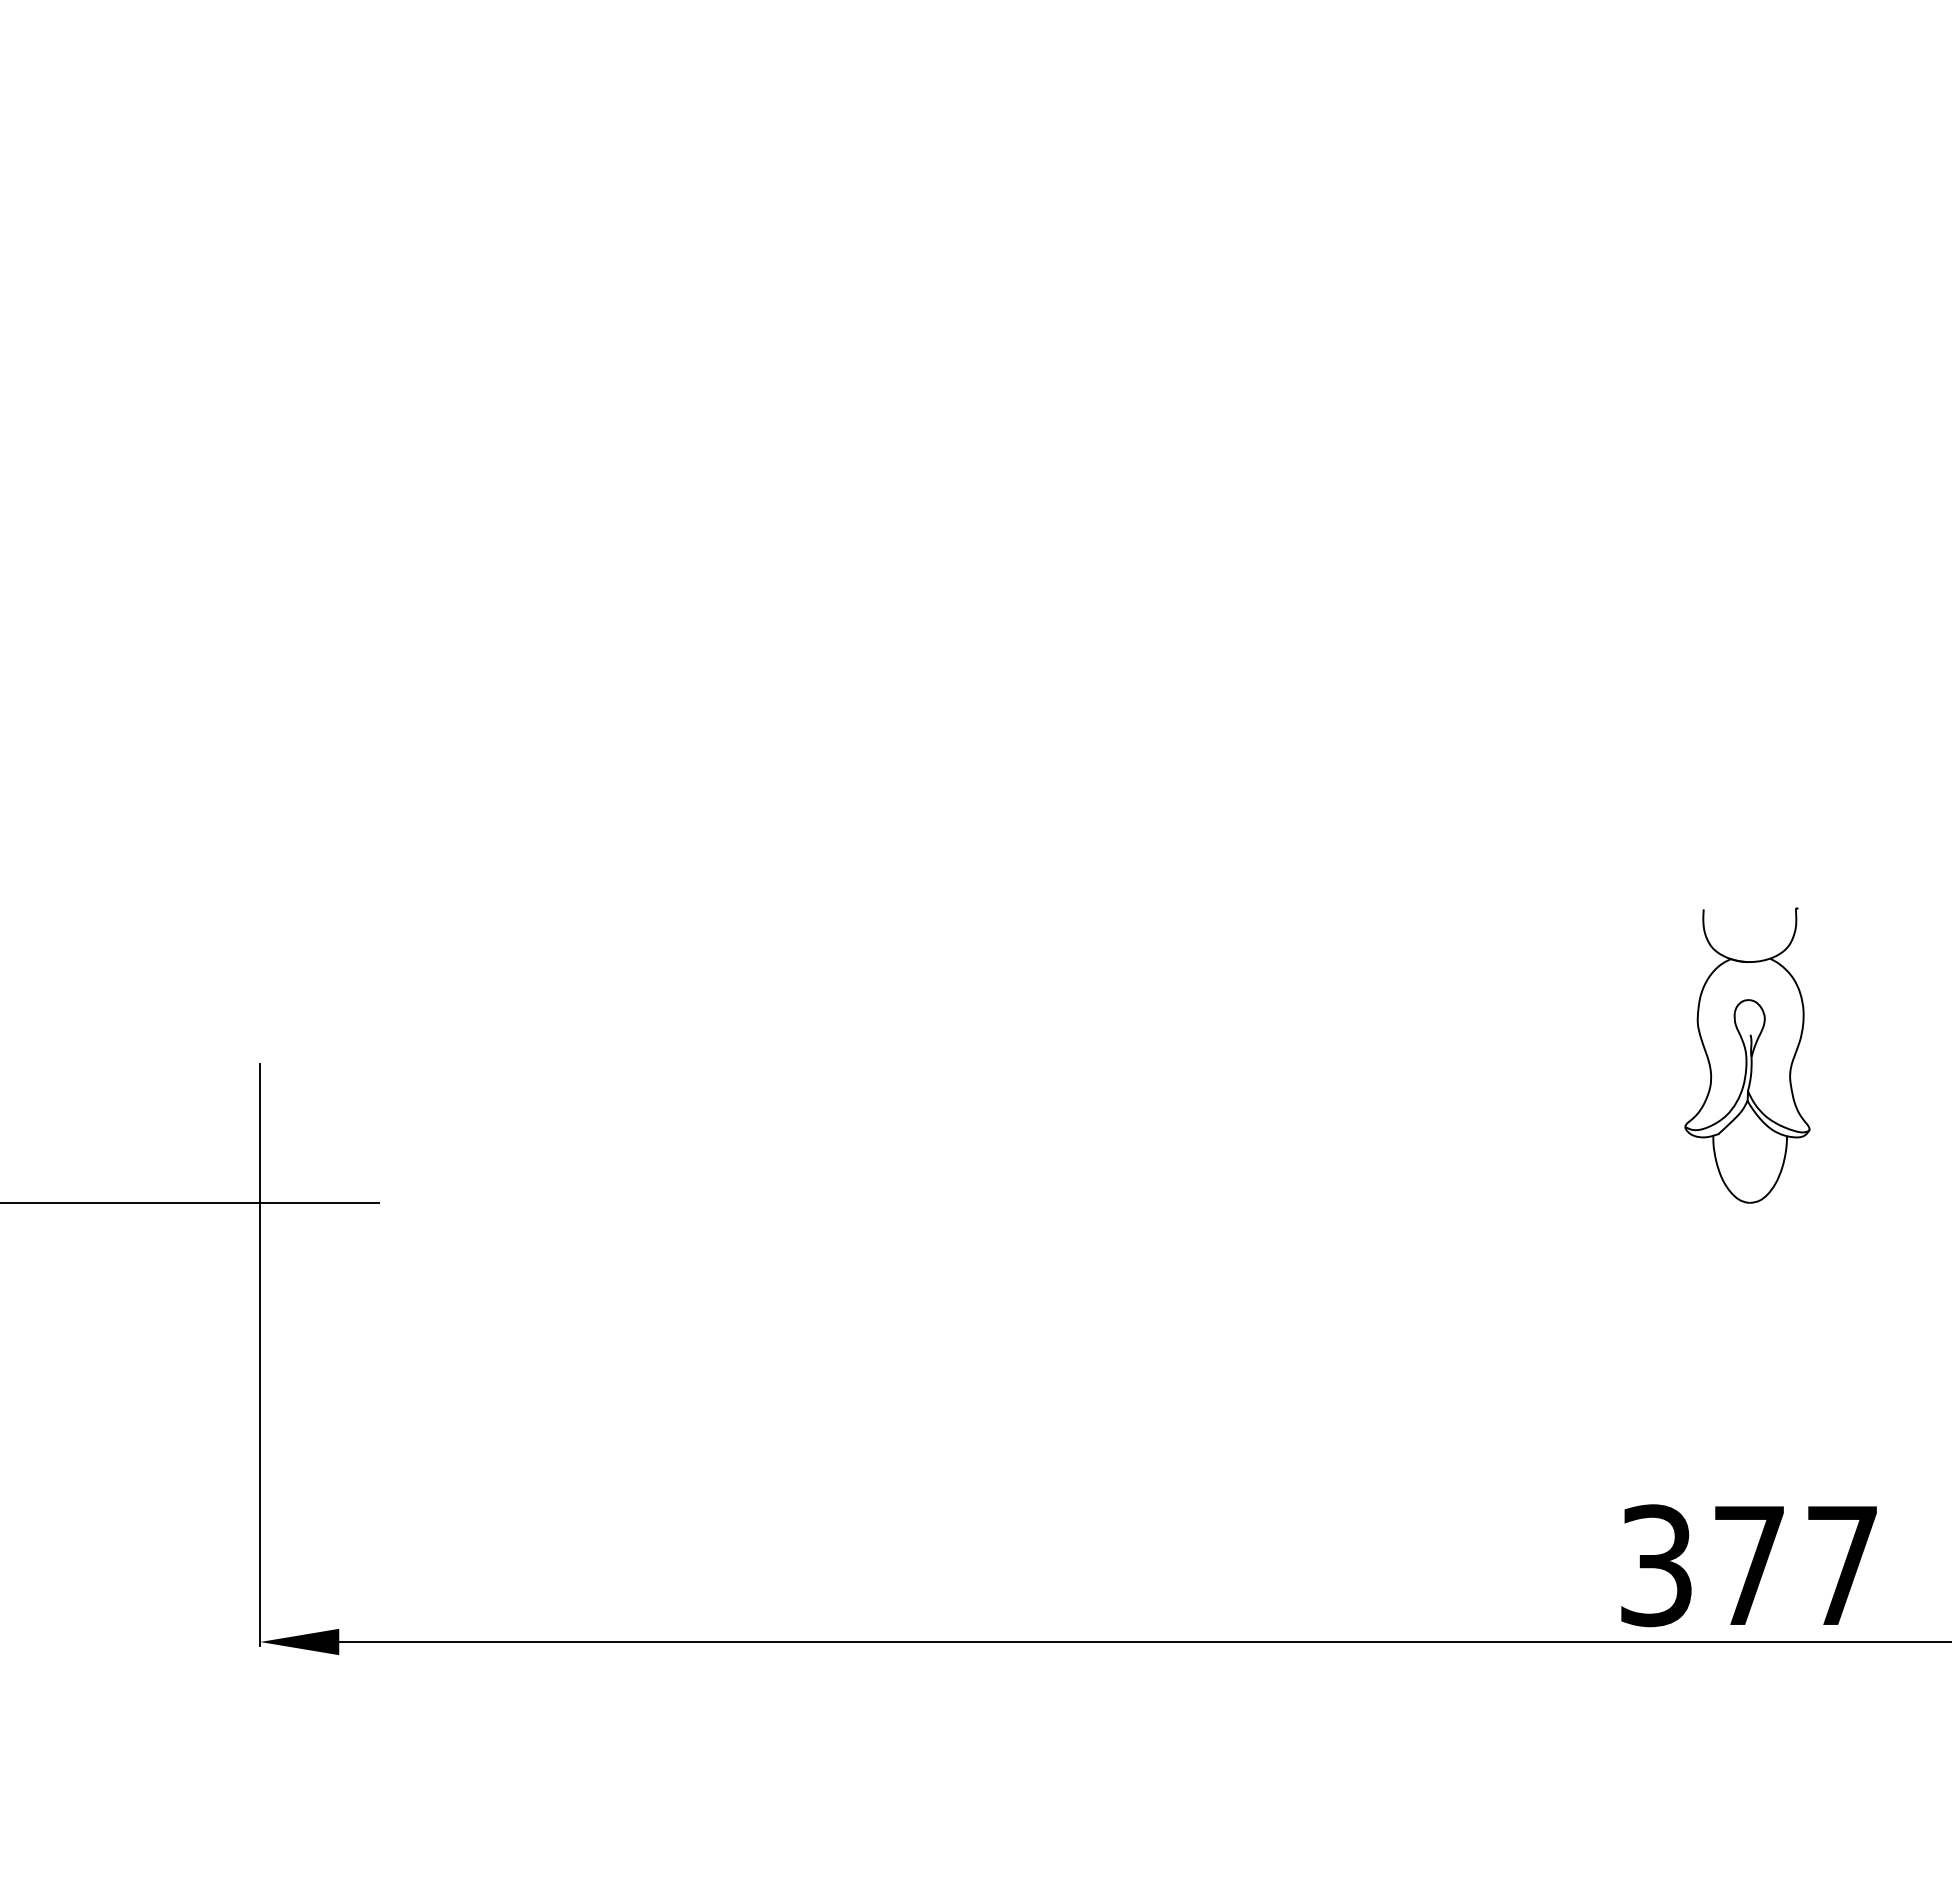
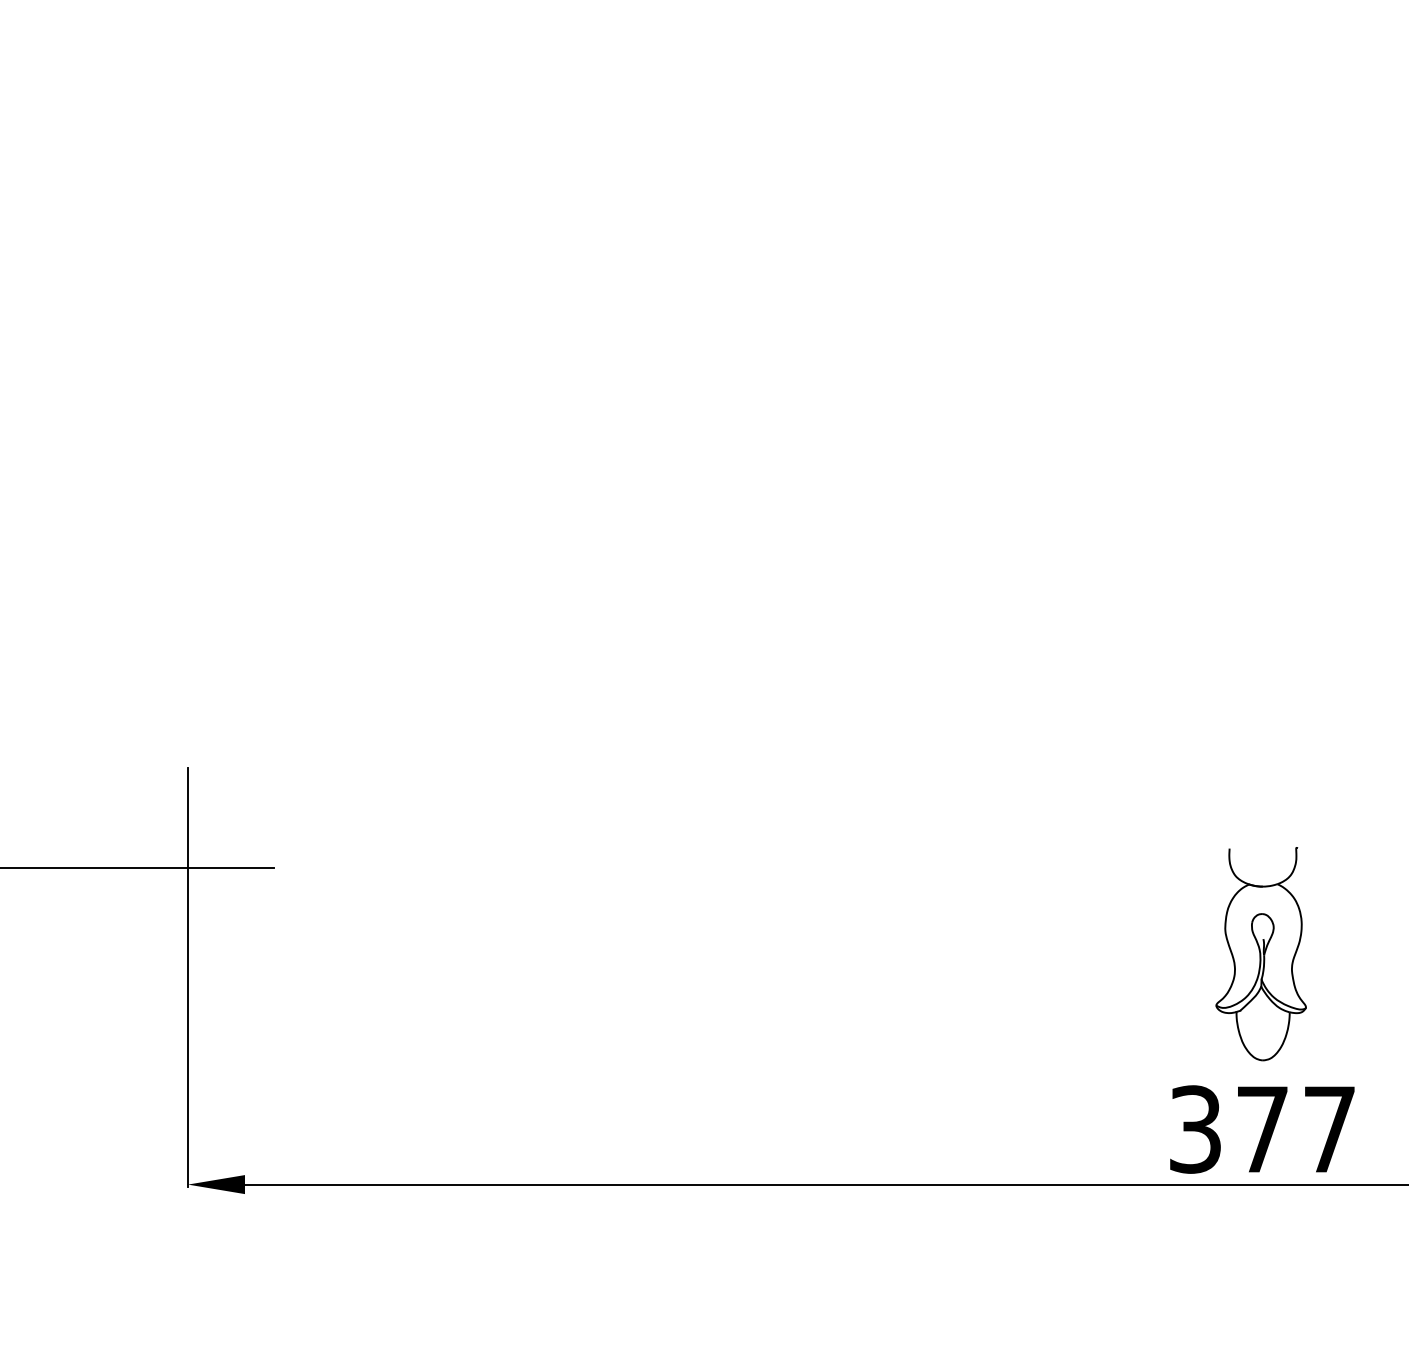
part: (1747, 1055) -> (1261, 954), moved

